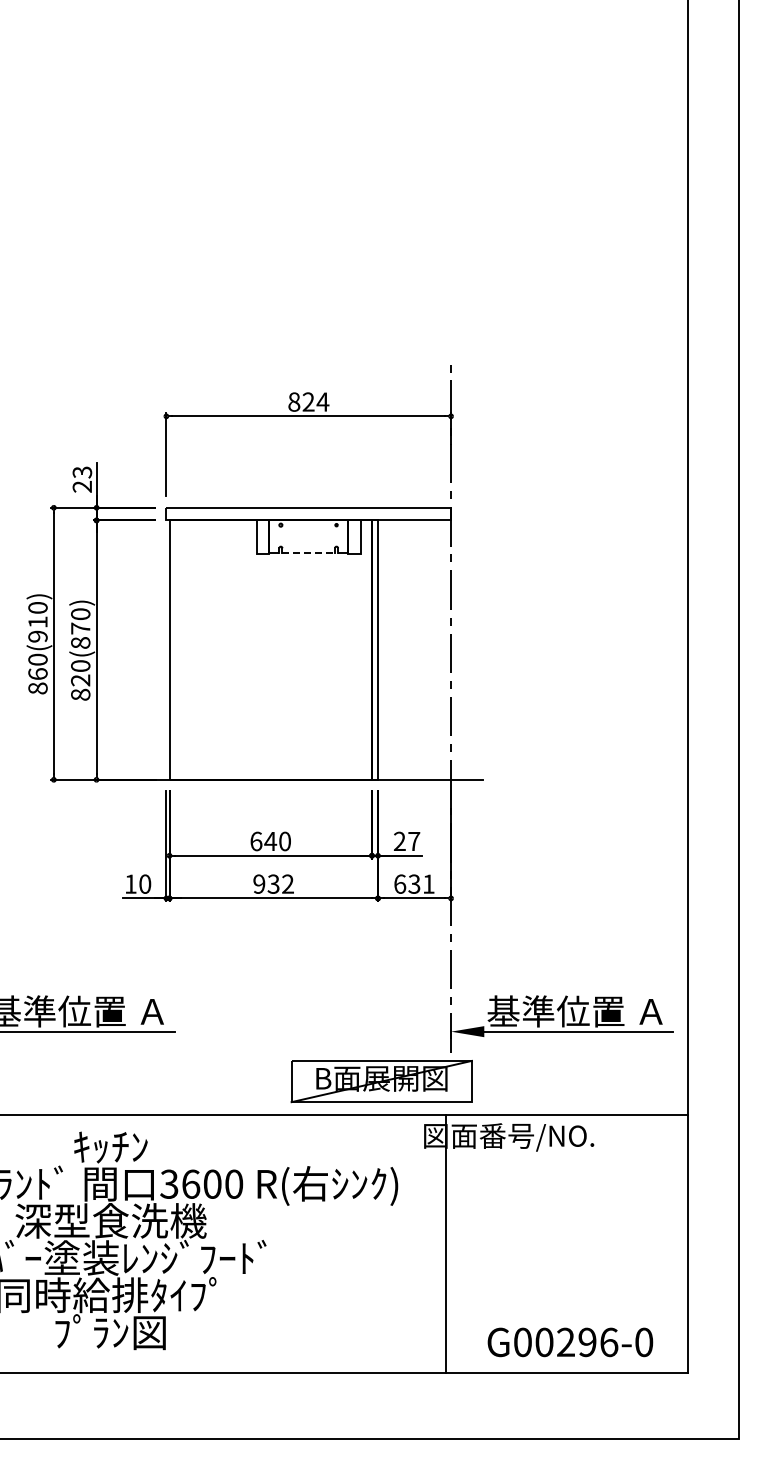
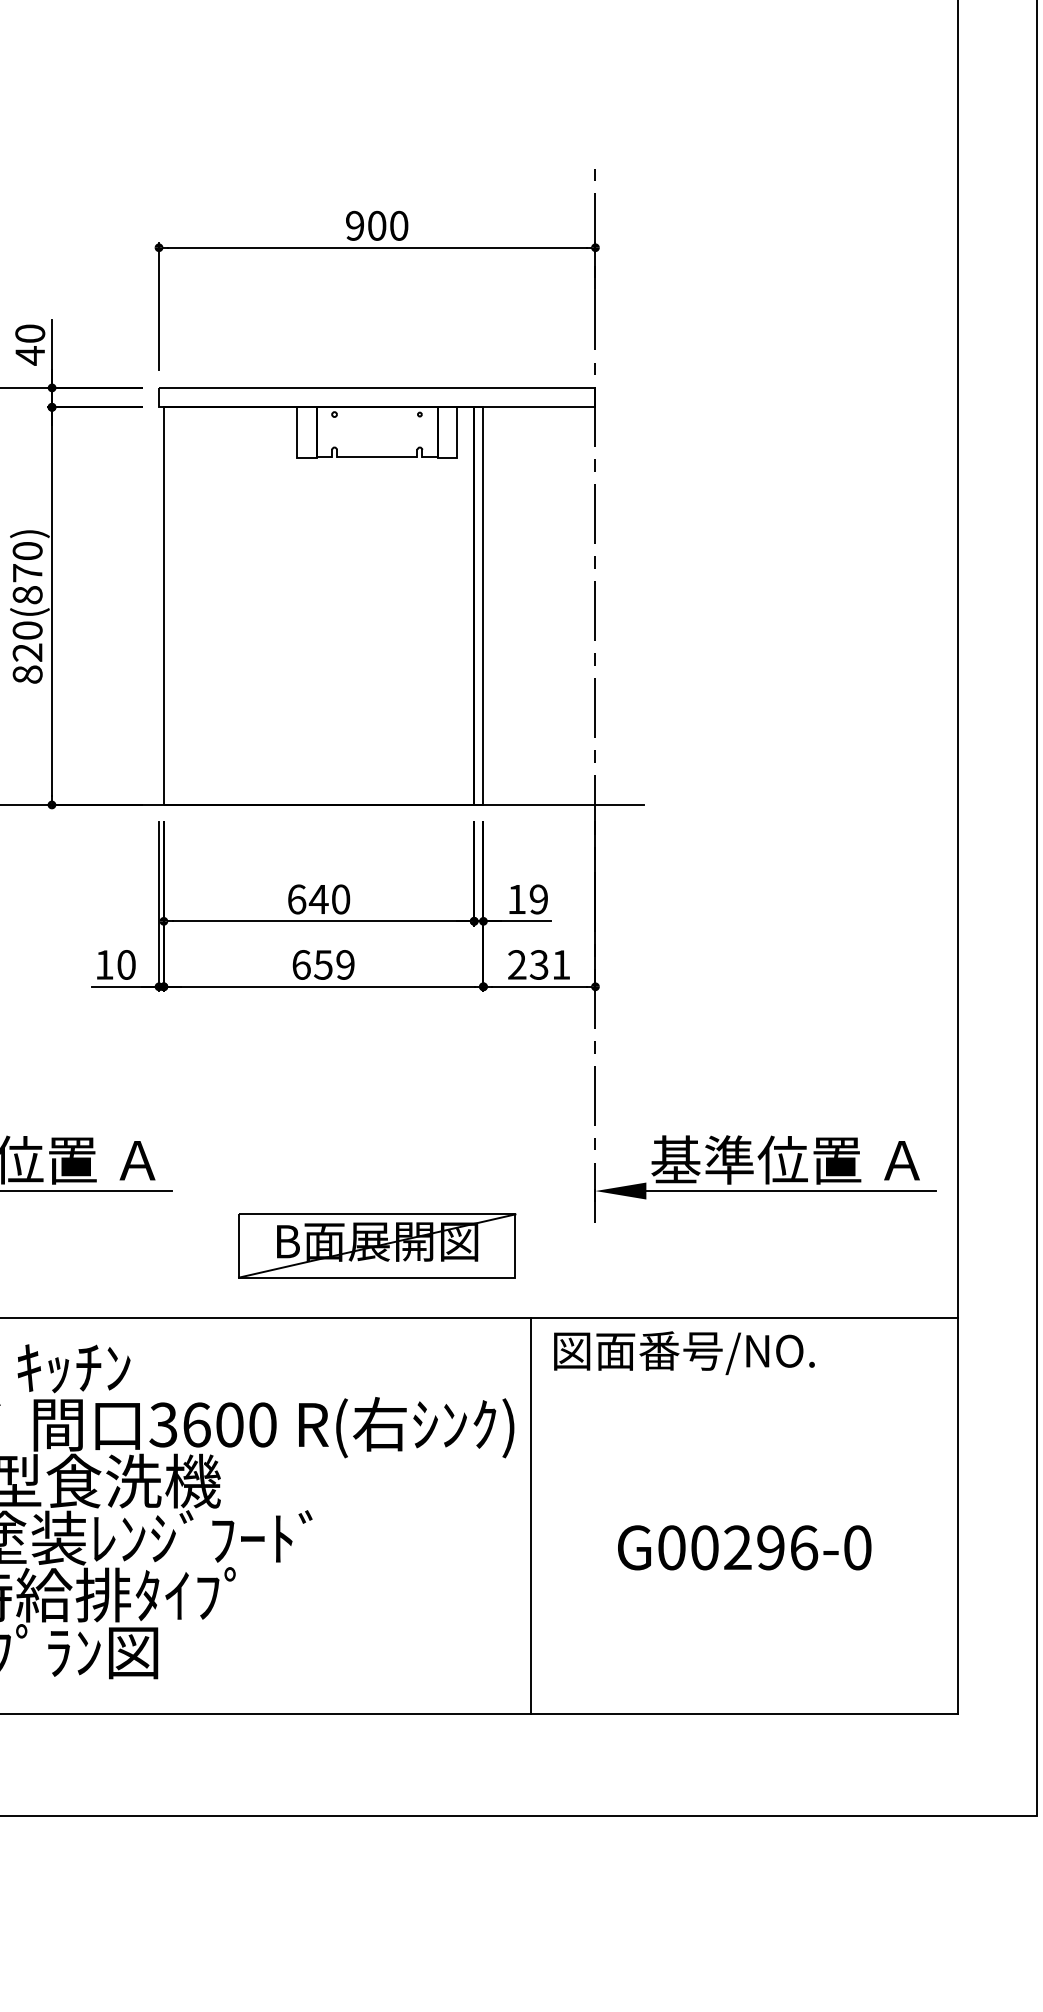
text: (308, 401) -> (376, 224), 824 -> 900
text: (81, 479) -> (28, 344), 23 -> 40
line: (309, 553) -> (378, 457), dashed -> solid
text: (406, 841) -> (527, 899), 27 -> 19
text: (273, 883) -> (323, 963), 932 -> 659
text: (400, 883) -> (517, 963), 631 -> 231
part: (381, 1081) -> (376, 1245), moved
line: (446, 1243) -> (531, 1515), moved
text: (570, 1342) -> (744, 1547), moved

